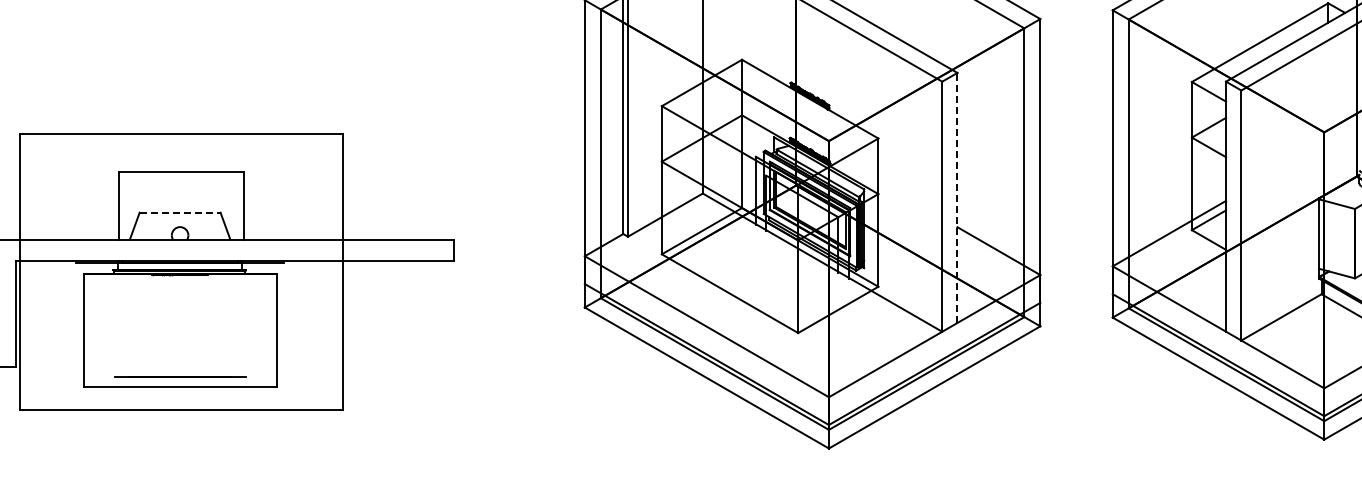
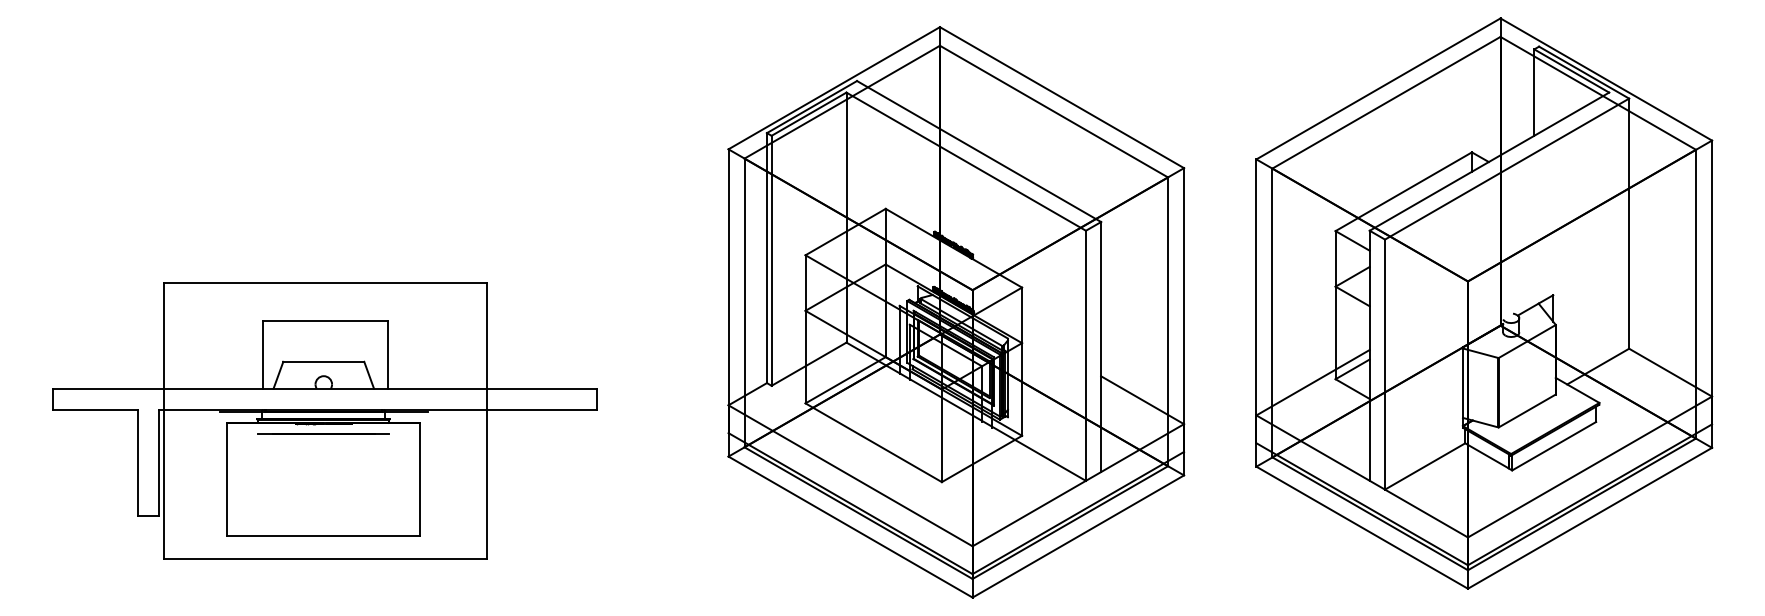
line: (957, 198) -> (1101, 347), dashed -> solid
line: (180, 212) -> (324, 361), dashed -> solid
line: (179, 376) -> (323, 433), moved

